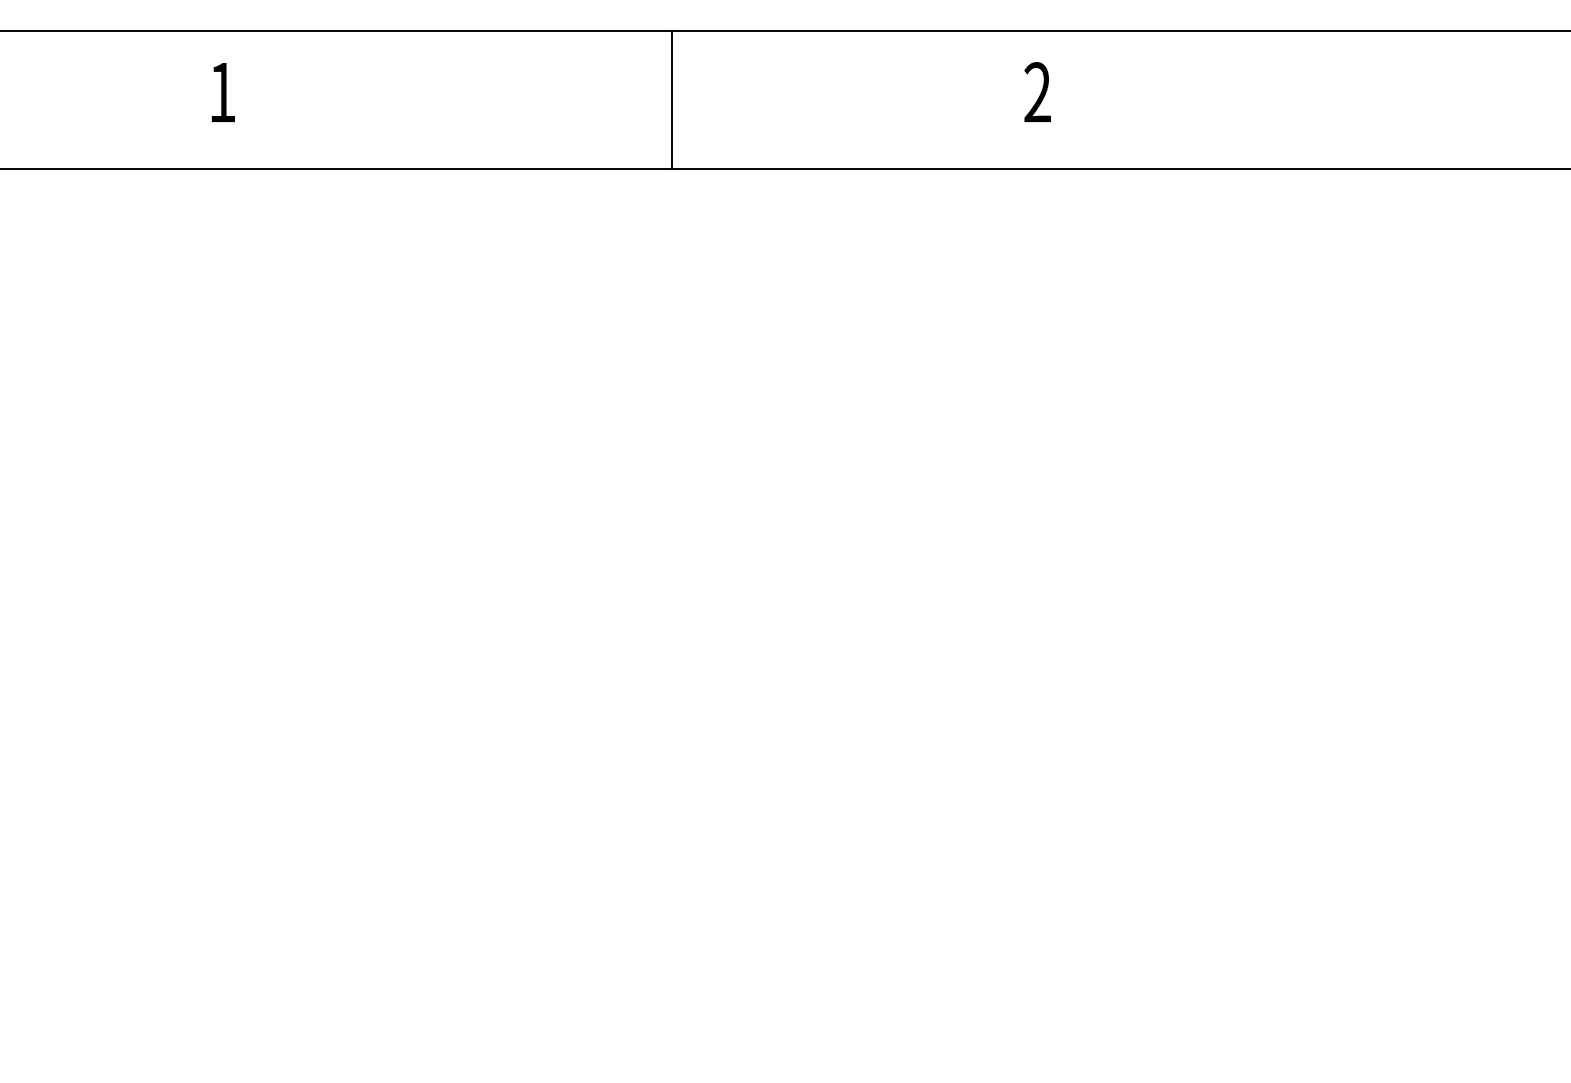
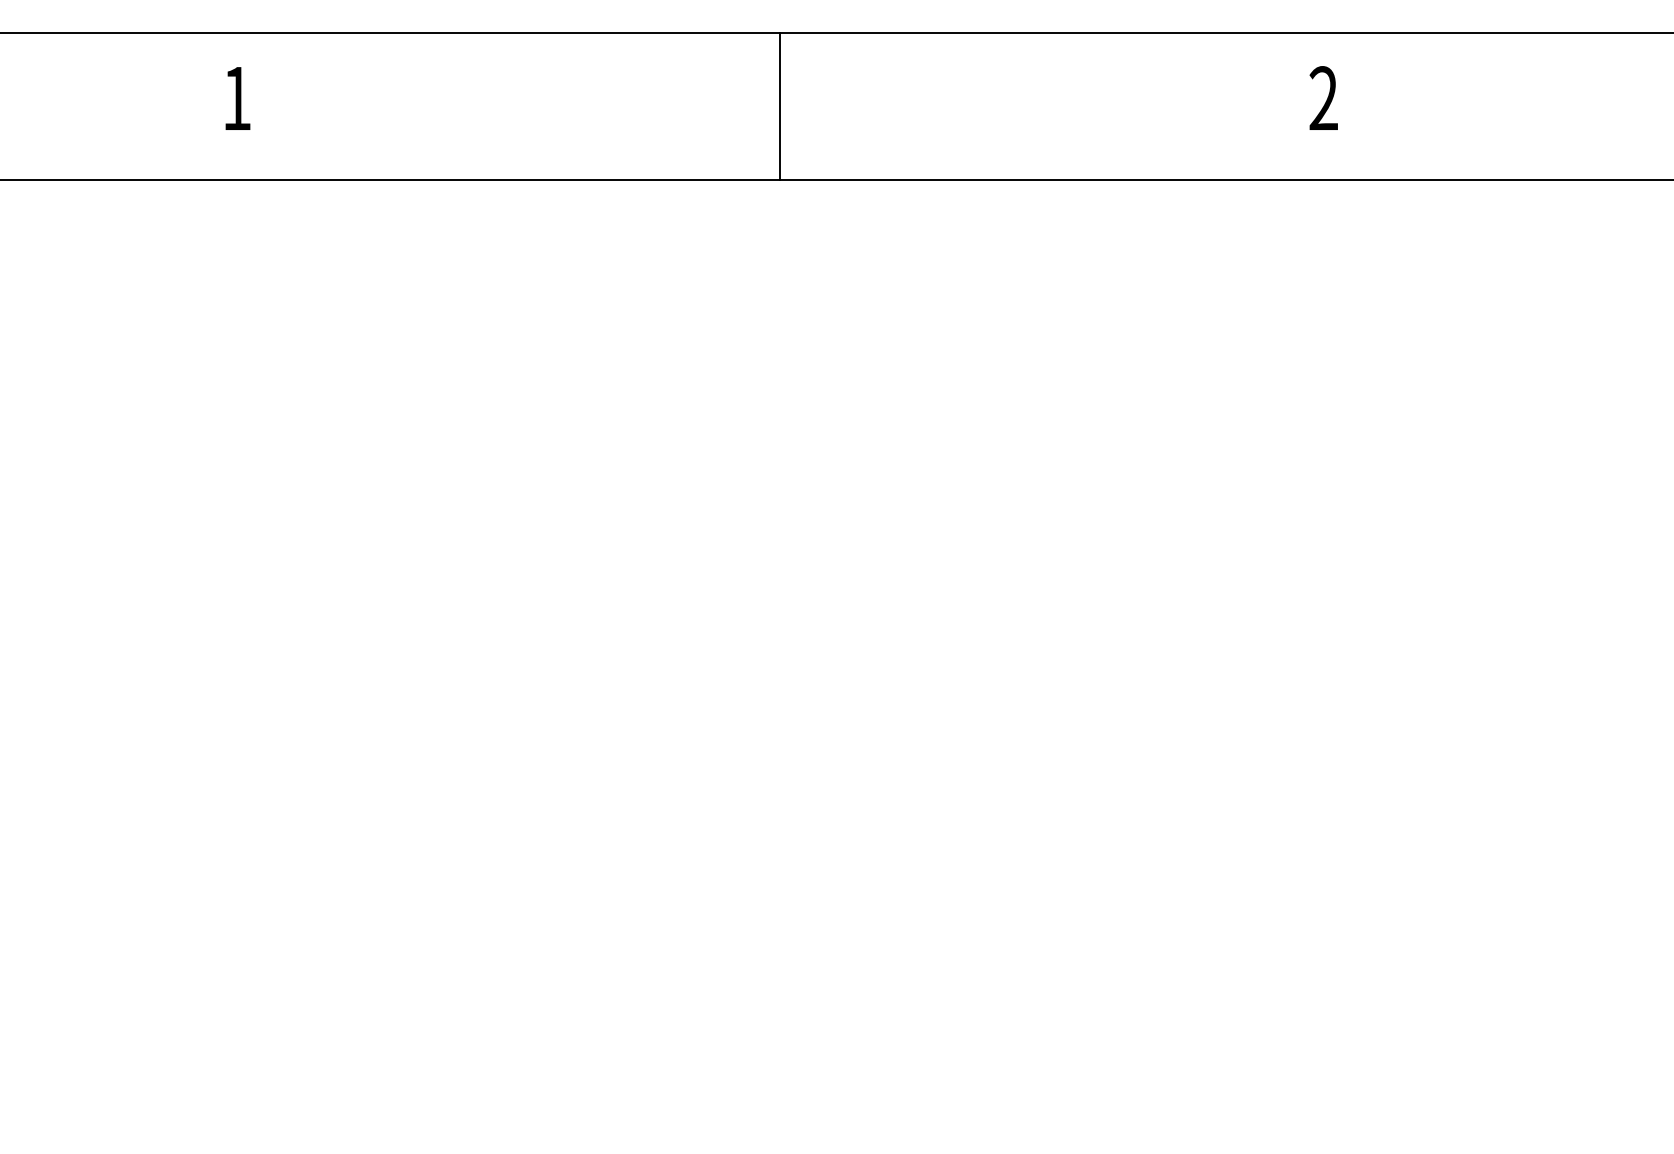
text: (1037, 91) -> (1323, 97), moved
line: (672, 99) -> (780, 106), moved

